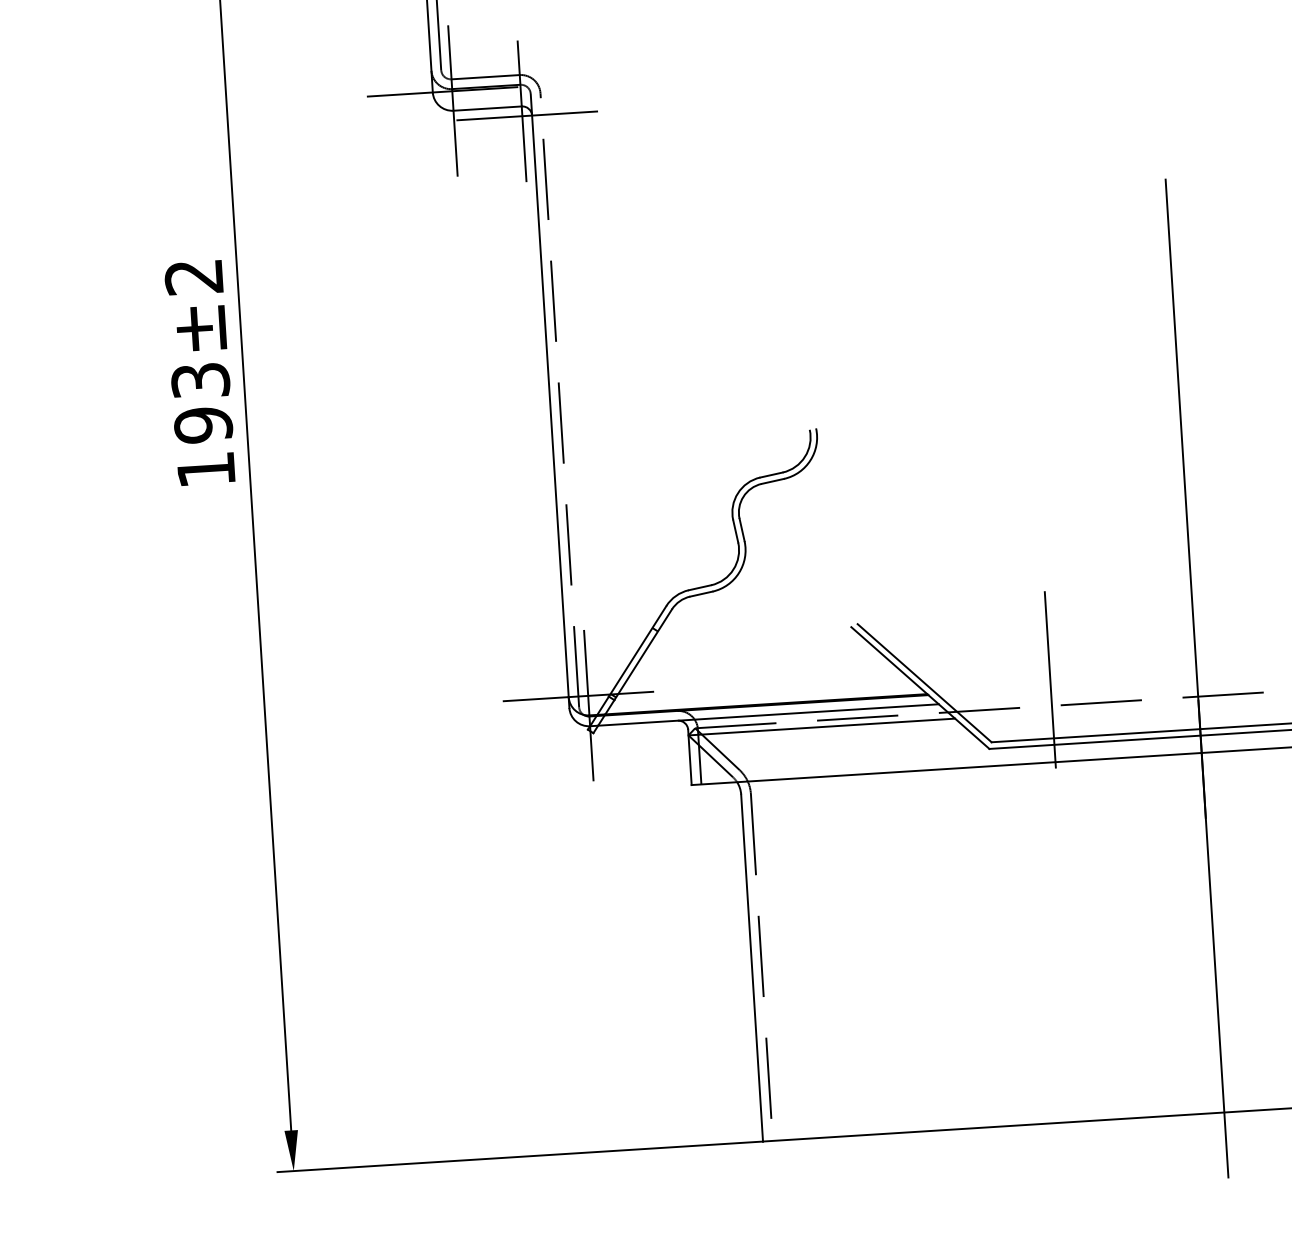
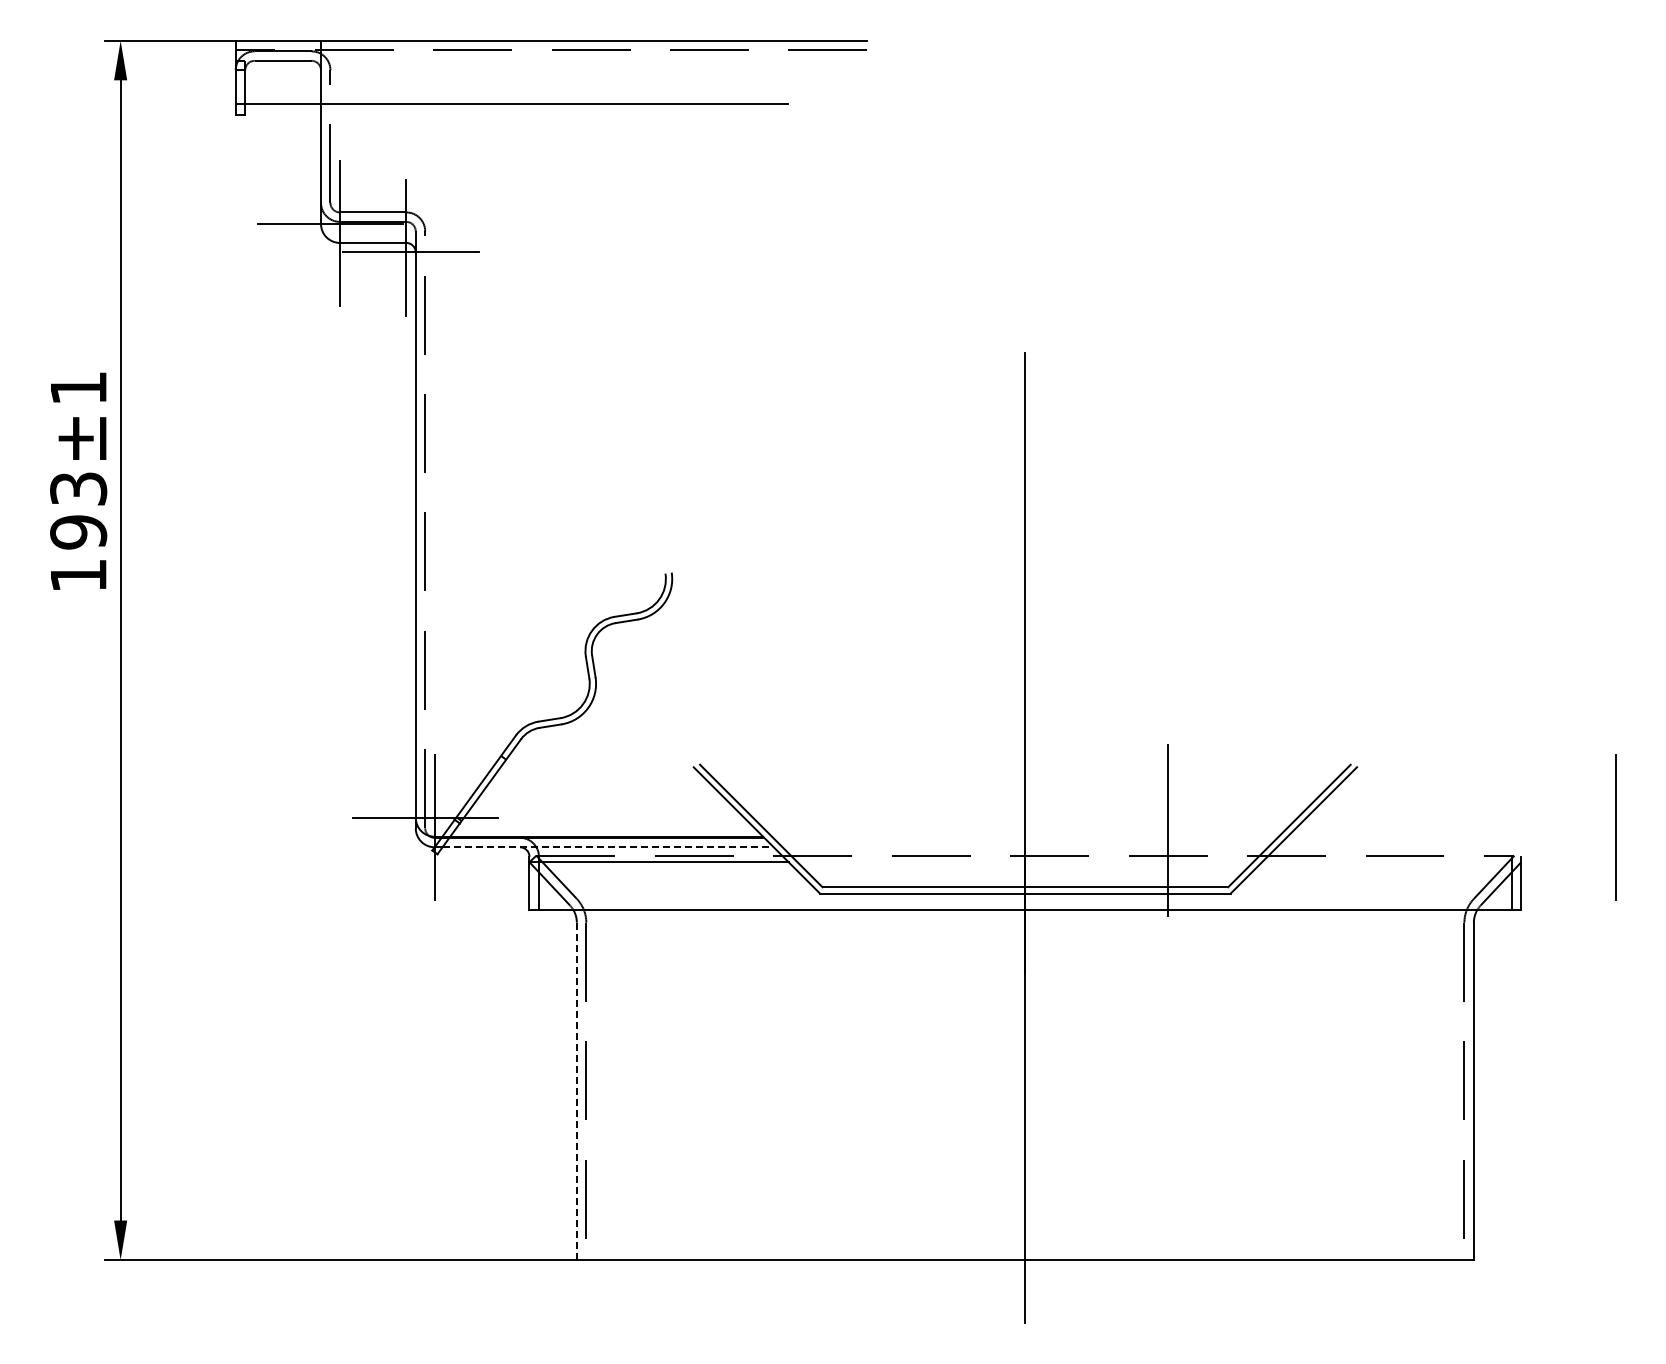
text: (194, 277) -> (78, 388), ±2 -> ±1
line: (1050, 679) -> (883, 830), removed
line: (768, 715) -> (608, 847), solid -> dashed
line: (751, 968) -> (576, 1091), solid -> dashed

